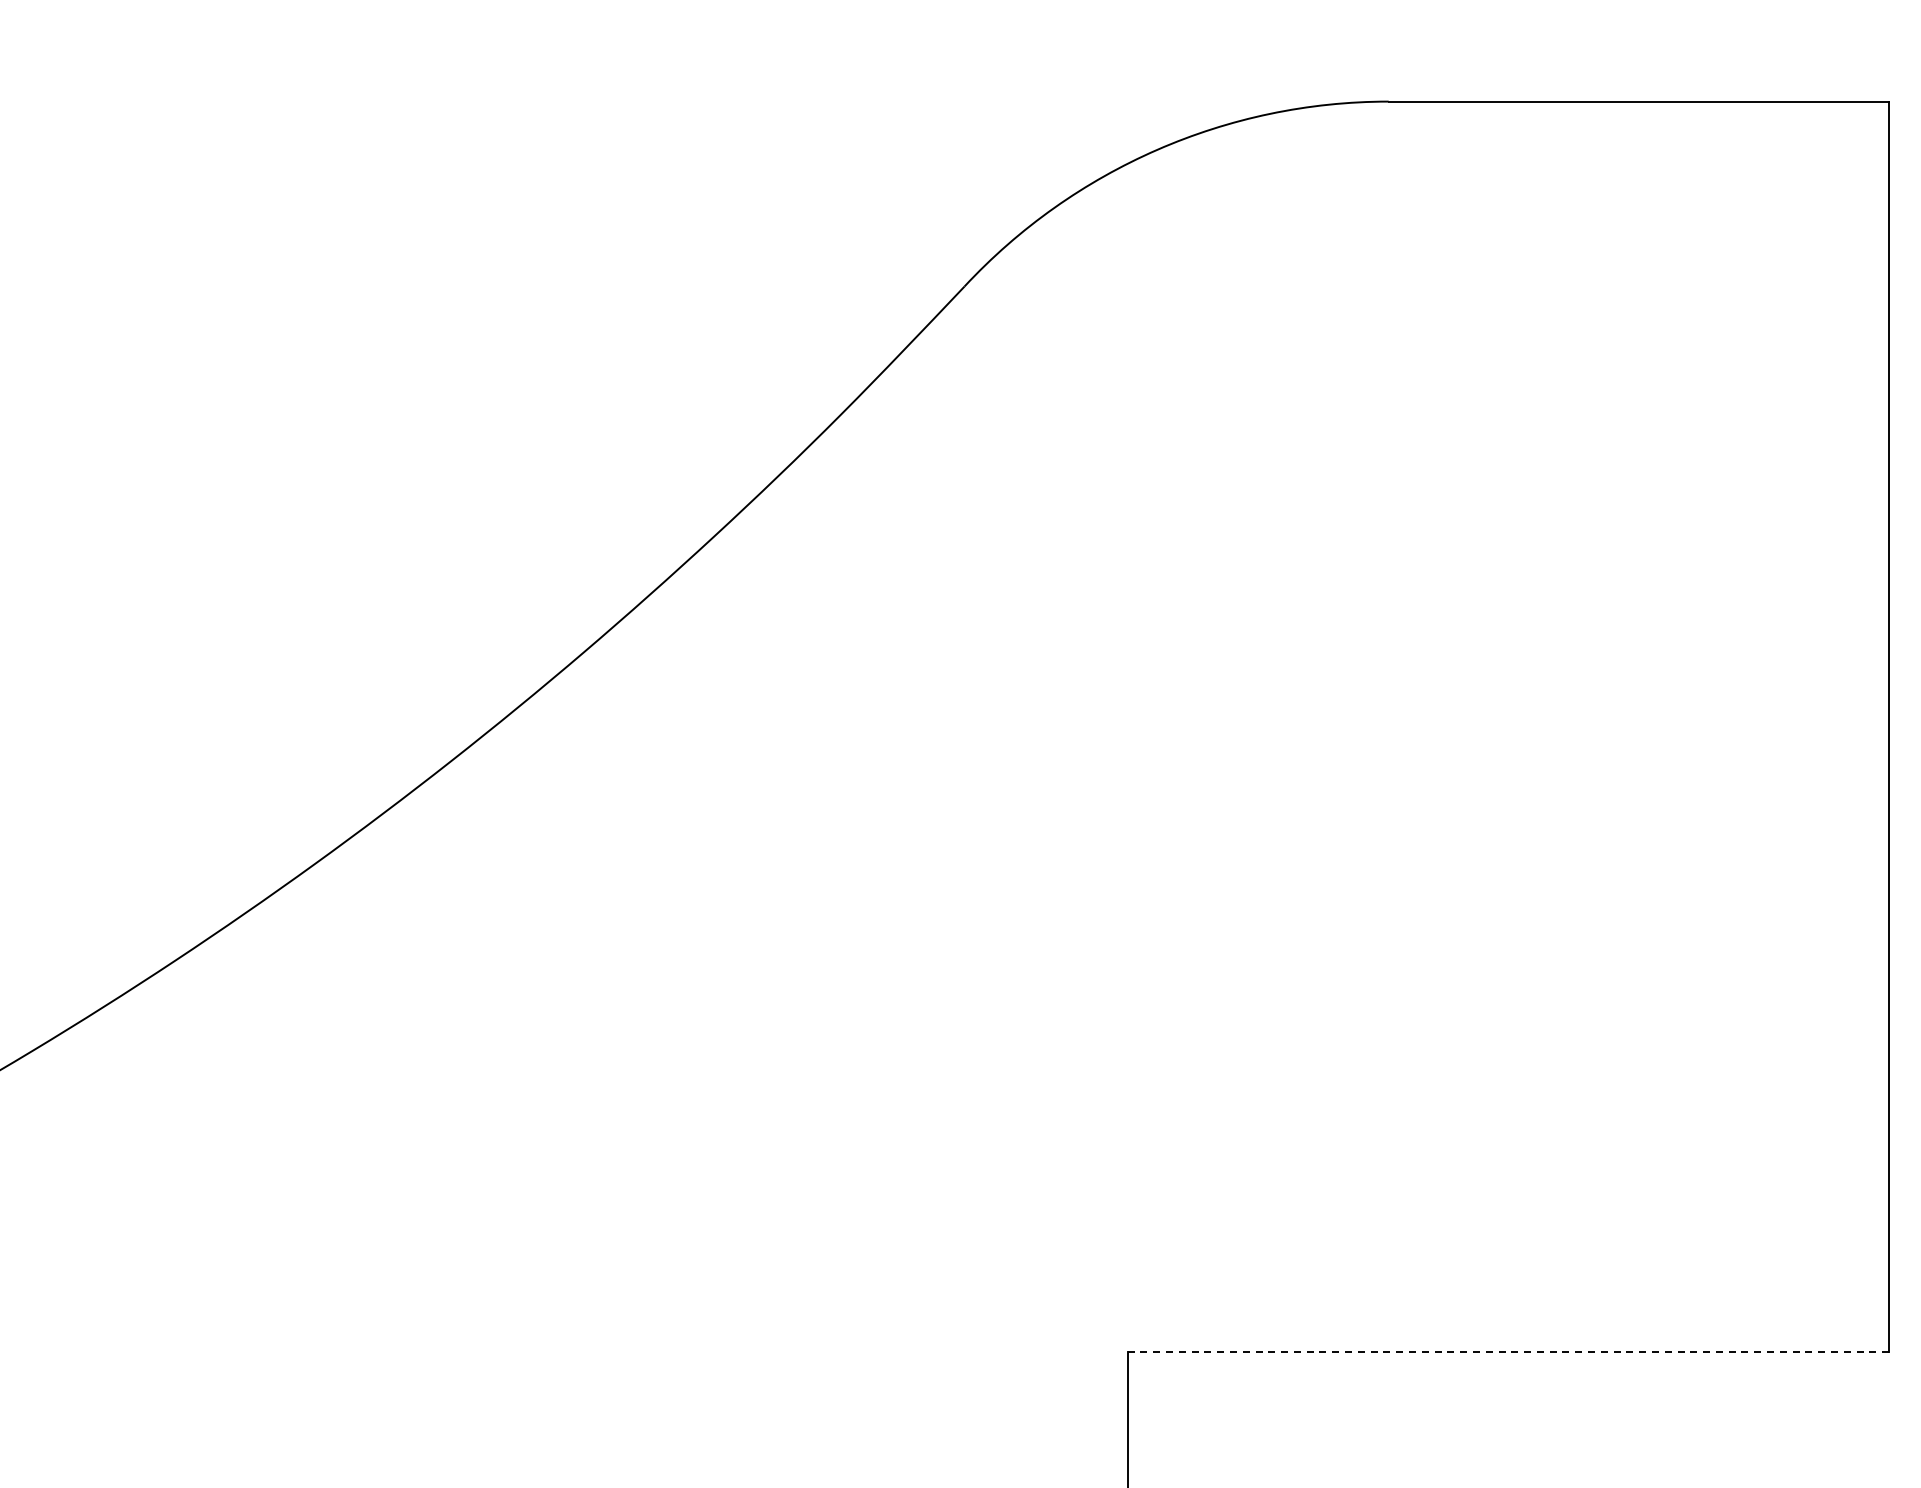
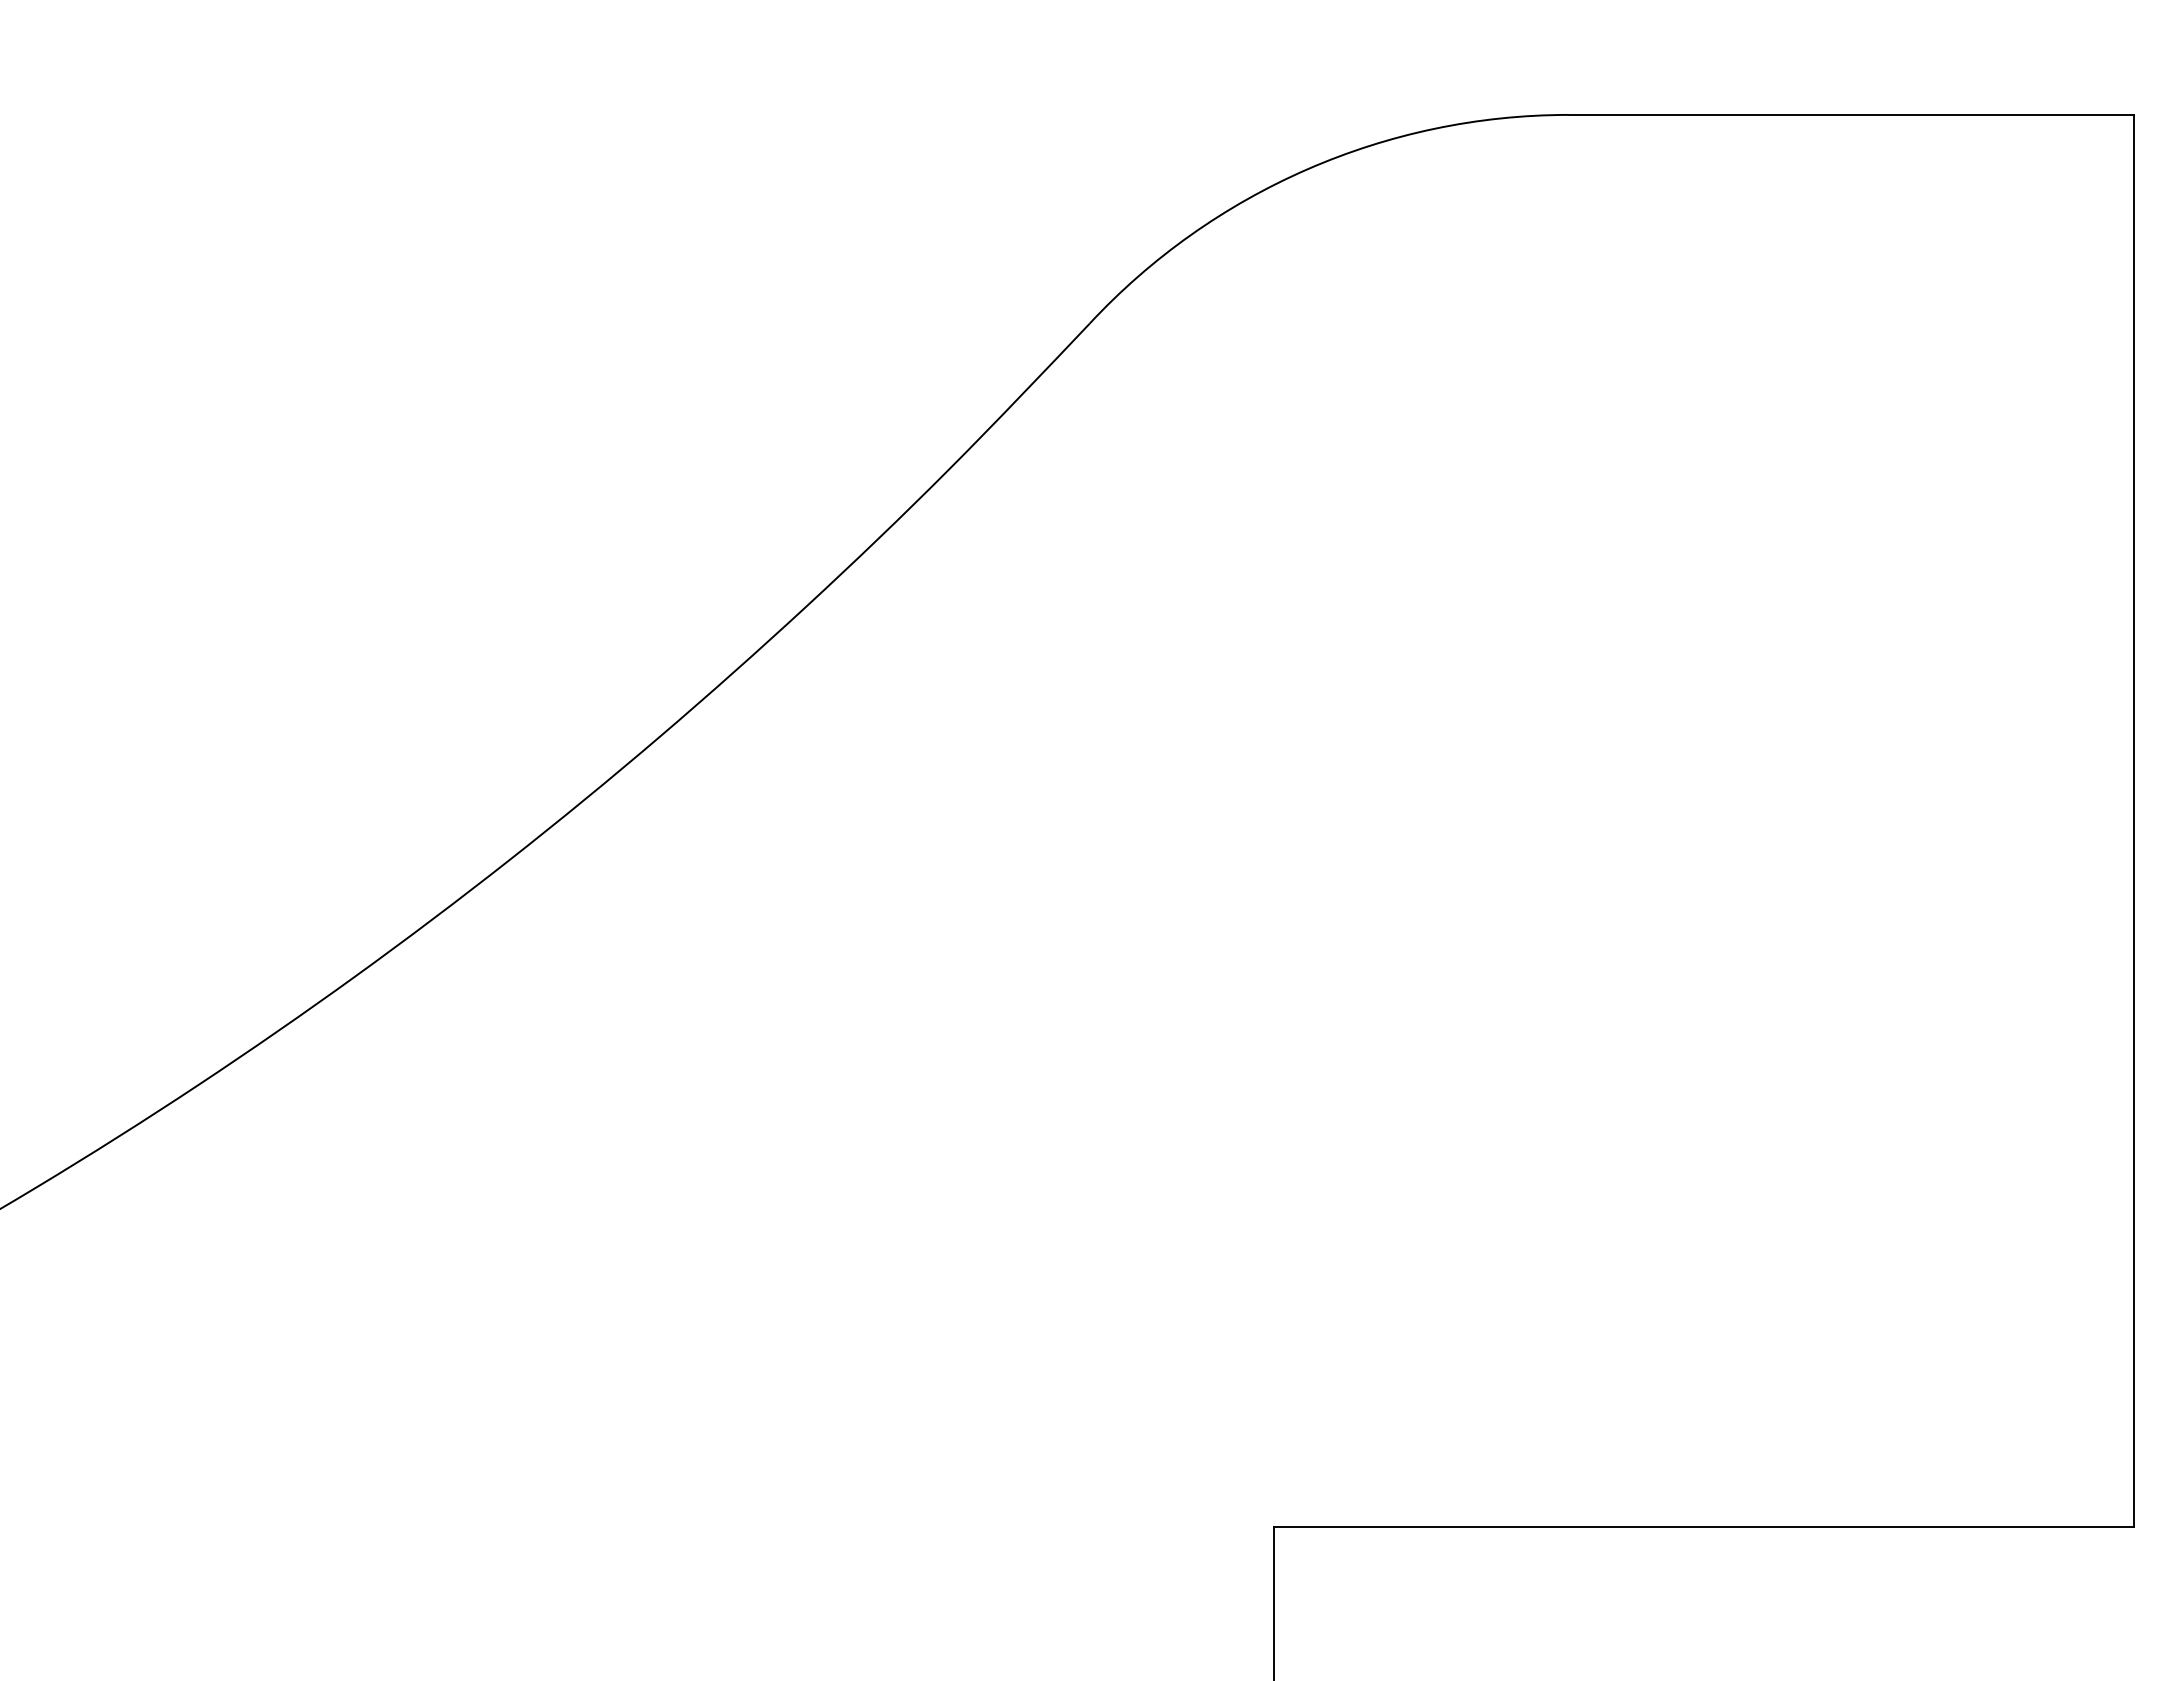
line: (1508, 1351) -> (1703, 1526), dashed -> solid

